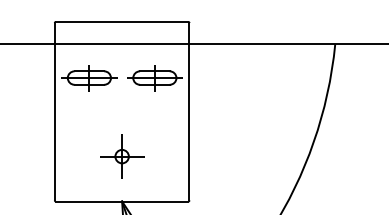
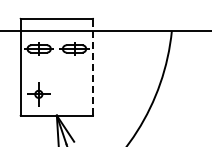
line: (189, 112) -> (93, 67), solid -> dashed
part: (121, 156) -> (38, 94), moved

